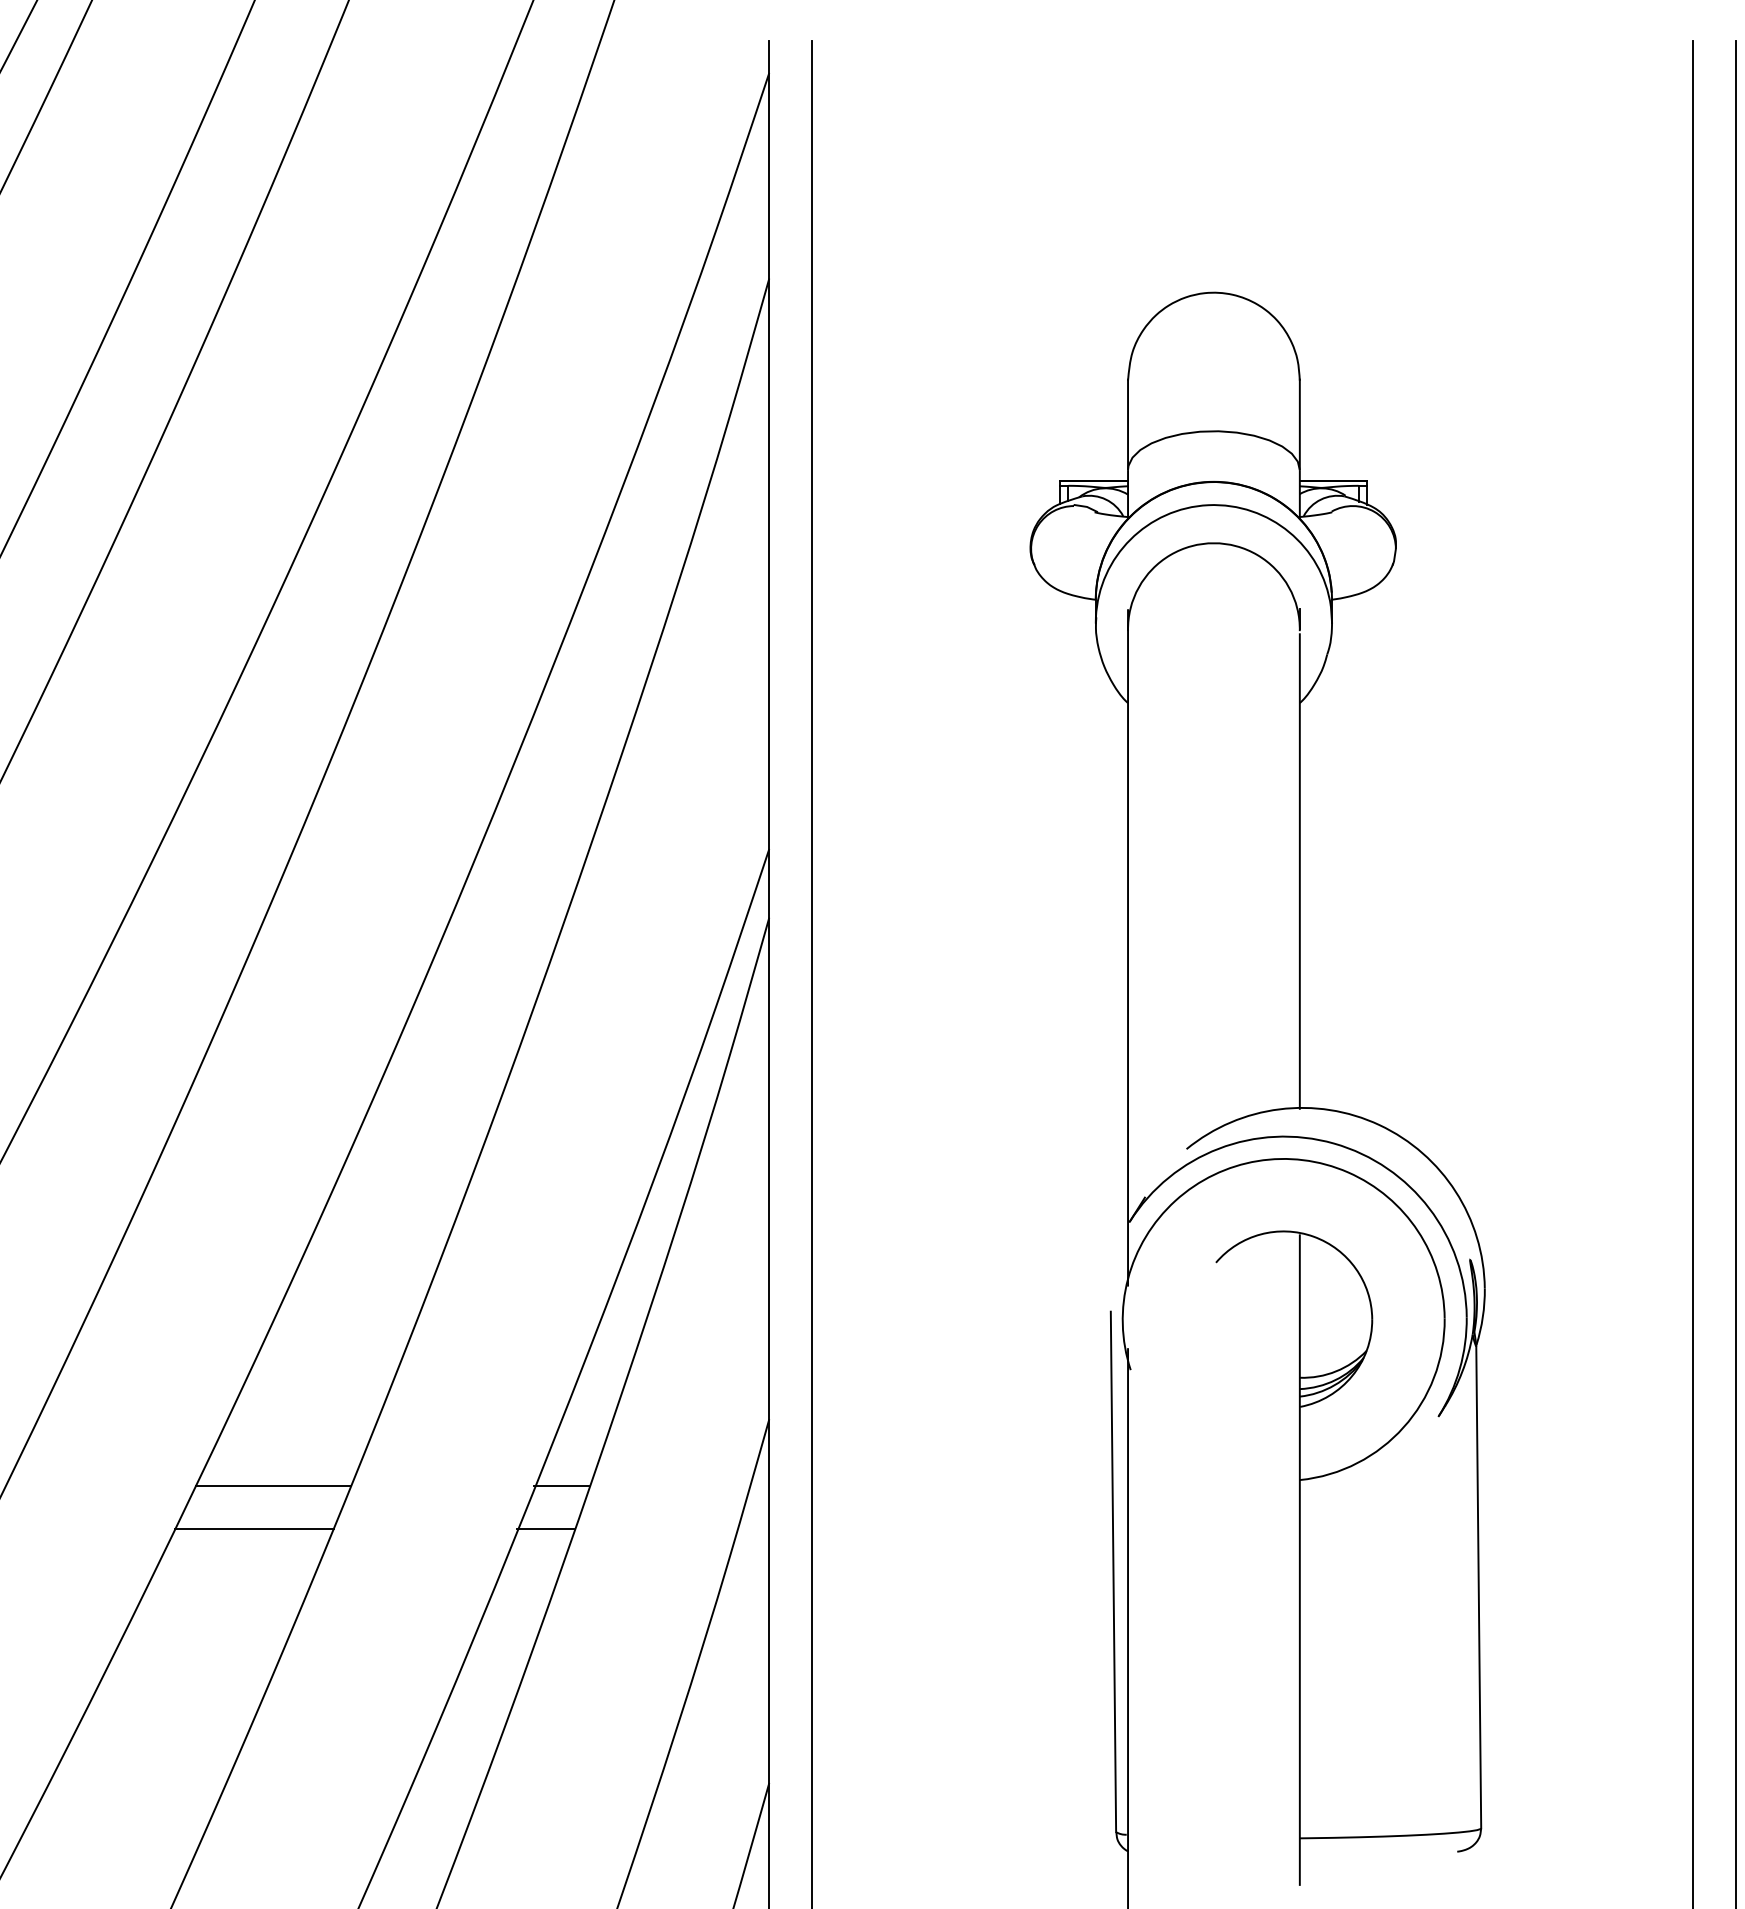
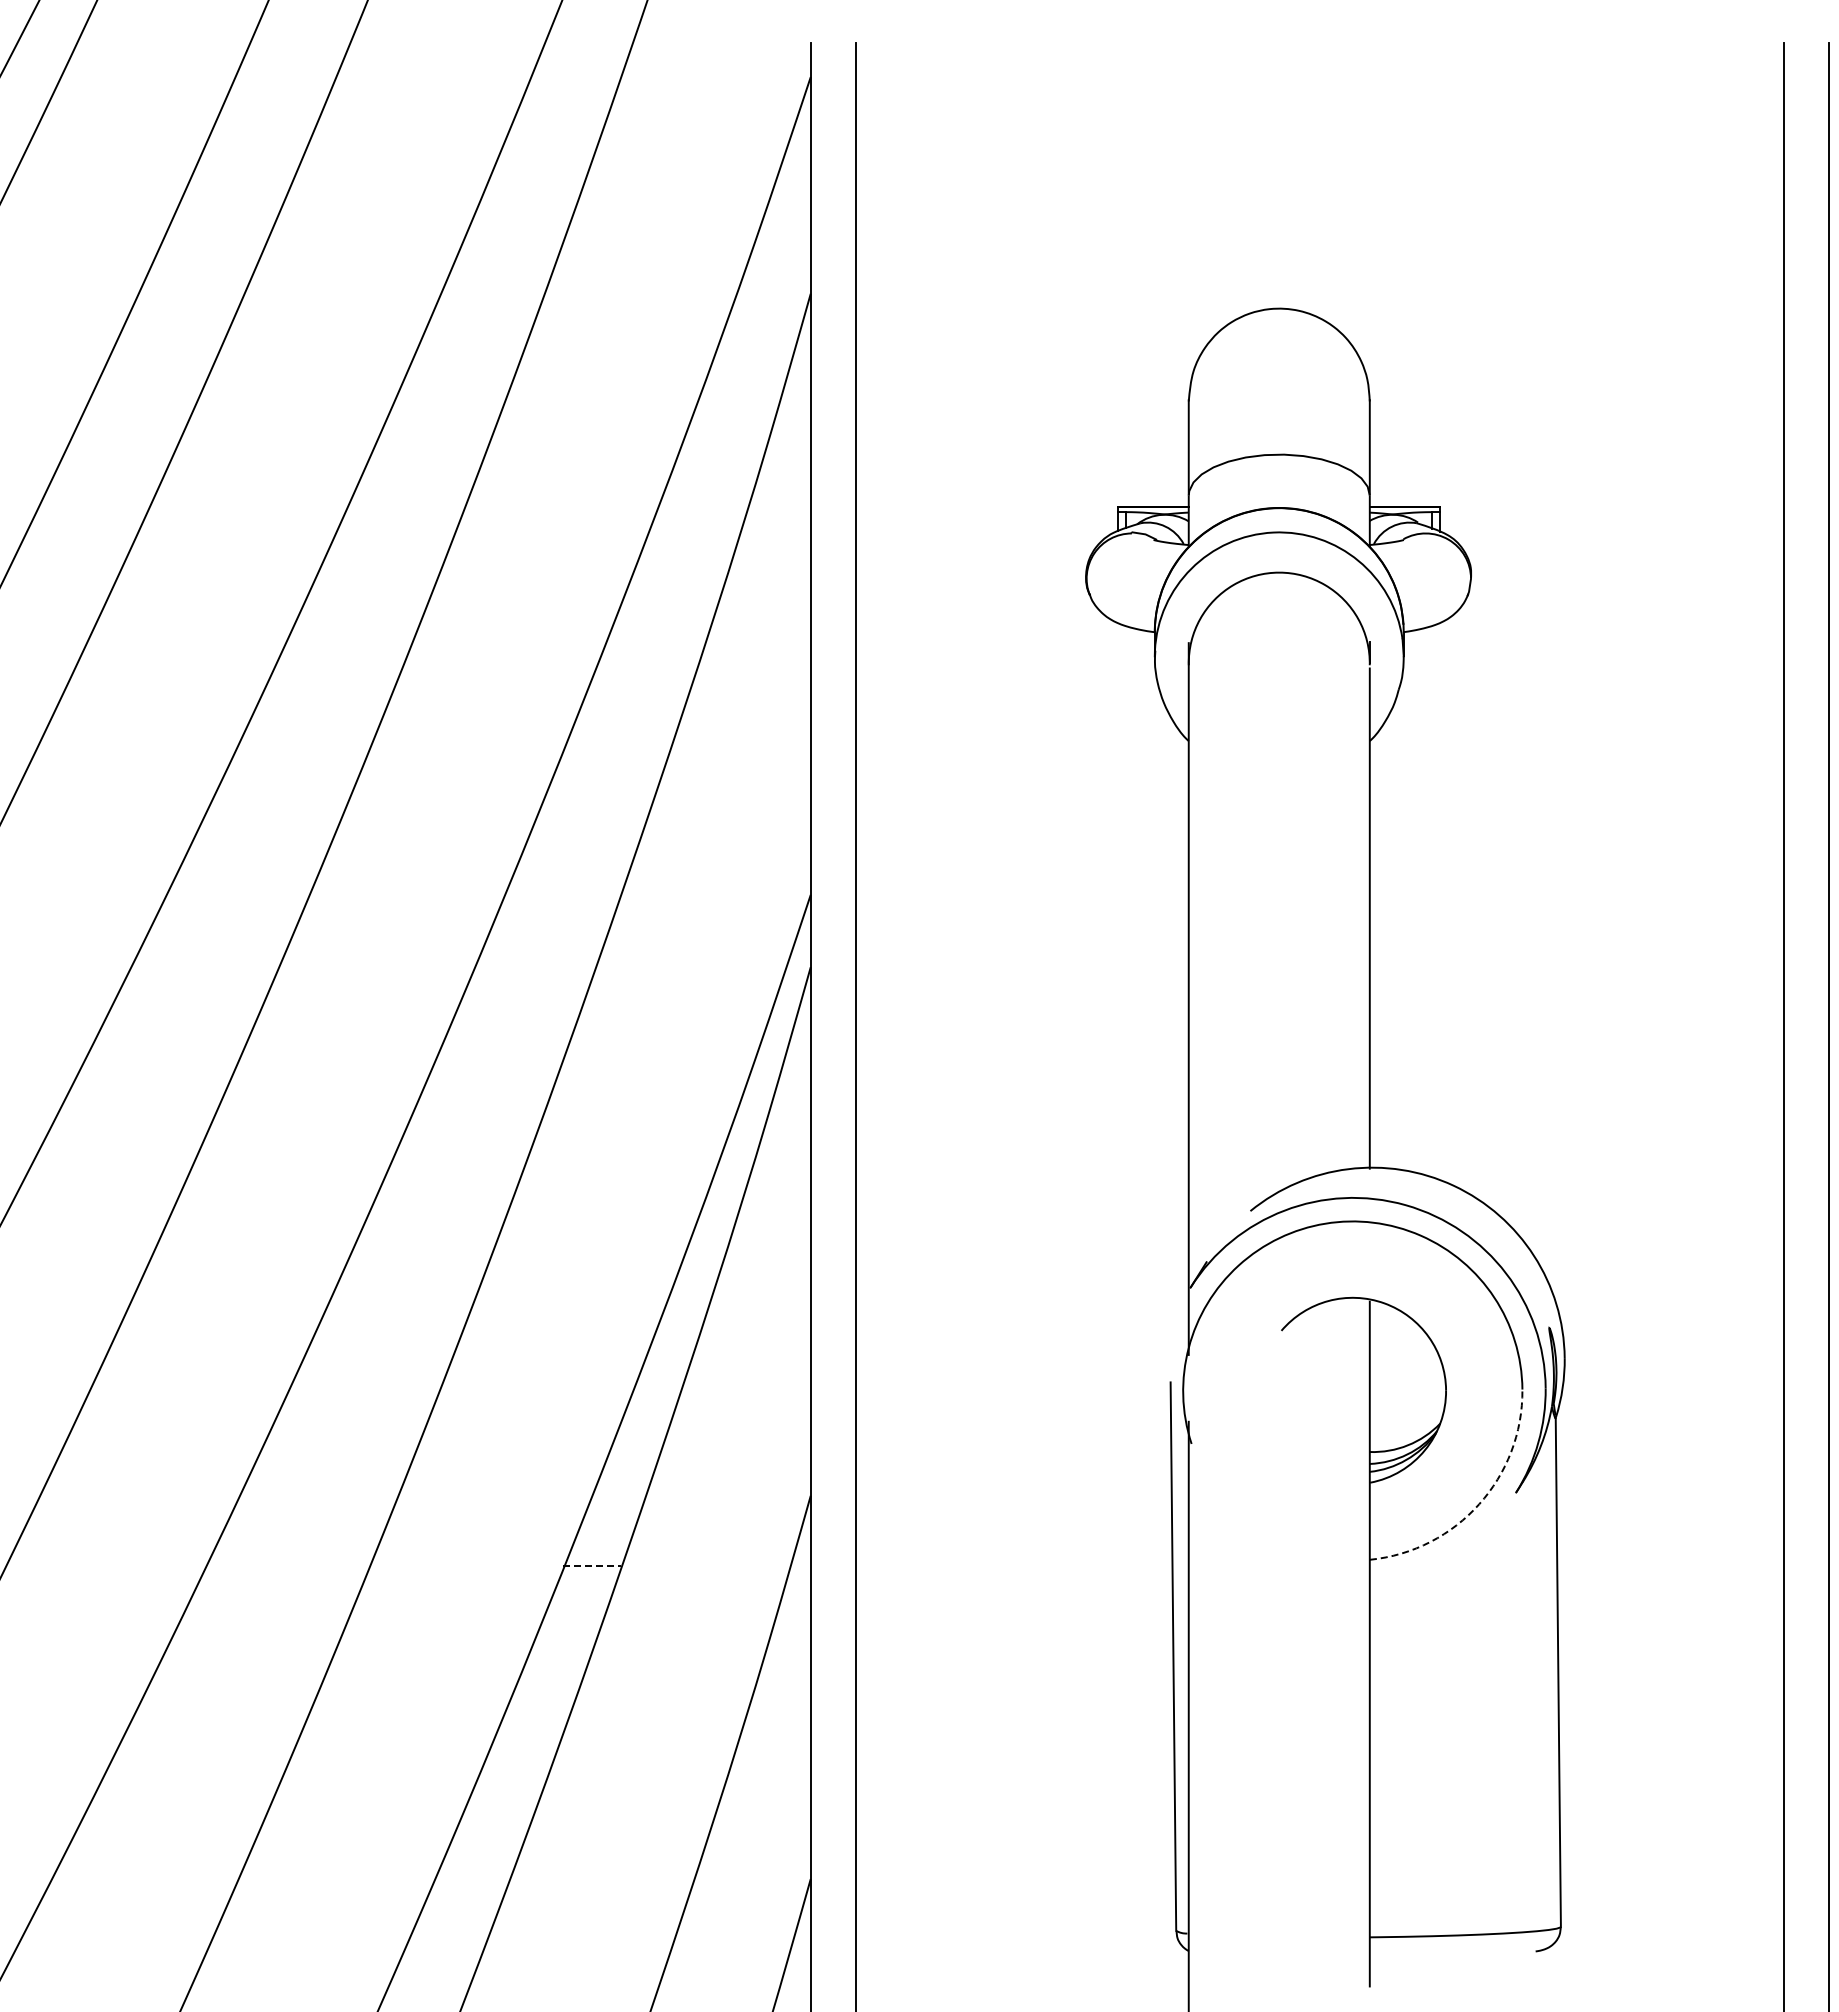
arc: (1403, 1427) -> (1479, 1504), solid -> dashed
line: (273, 1486) -> (288, 1566), removed
line: (562, 1486) -> (592, 1566), solid -> dashed
line: (253, 1529) -> (267, 1611), removed
line: (545, 1529) -> (574, 1611), removed

